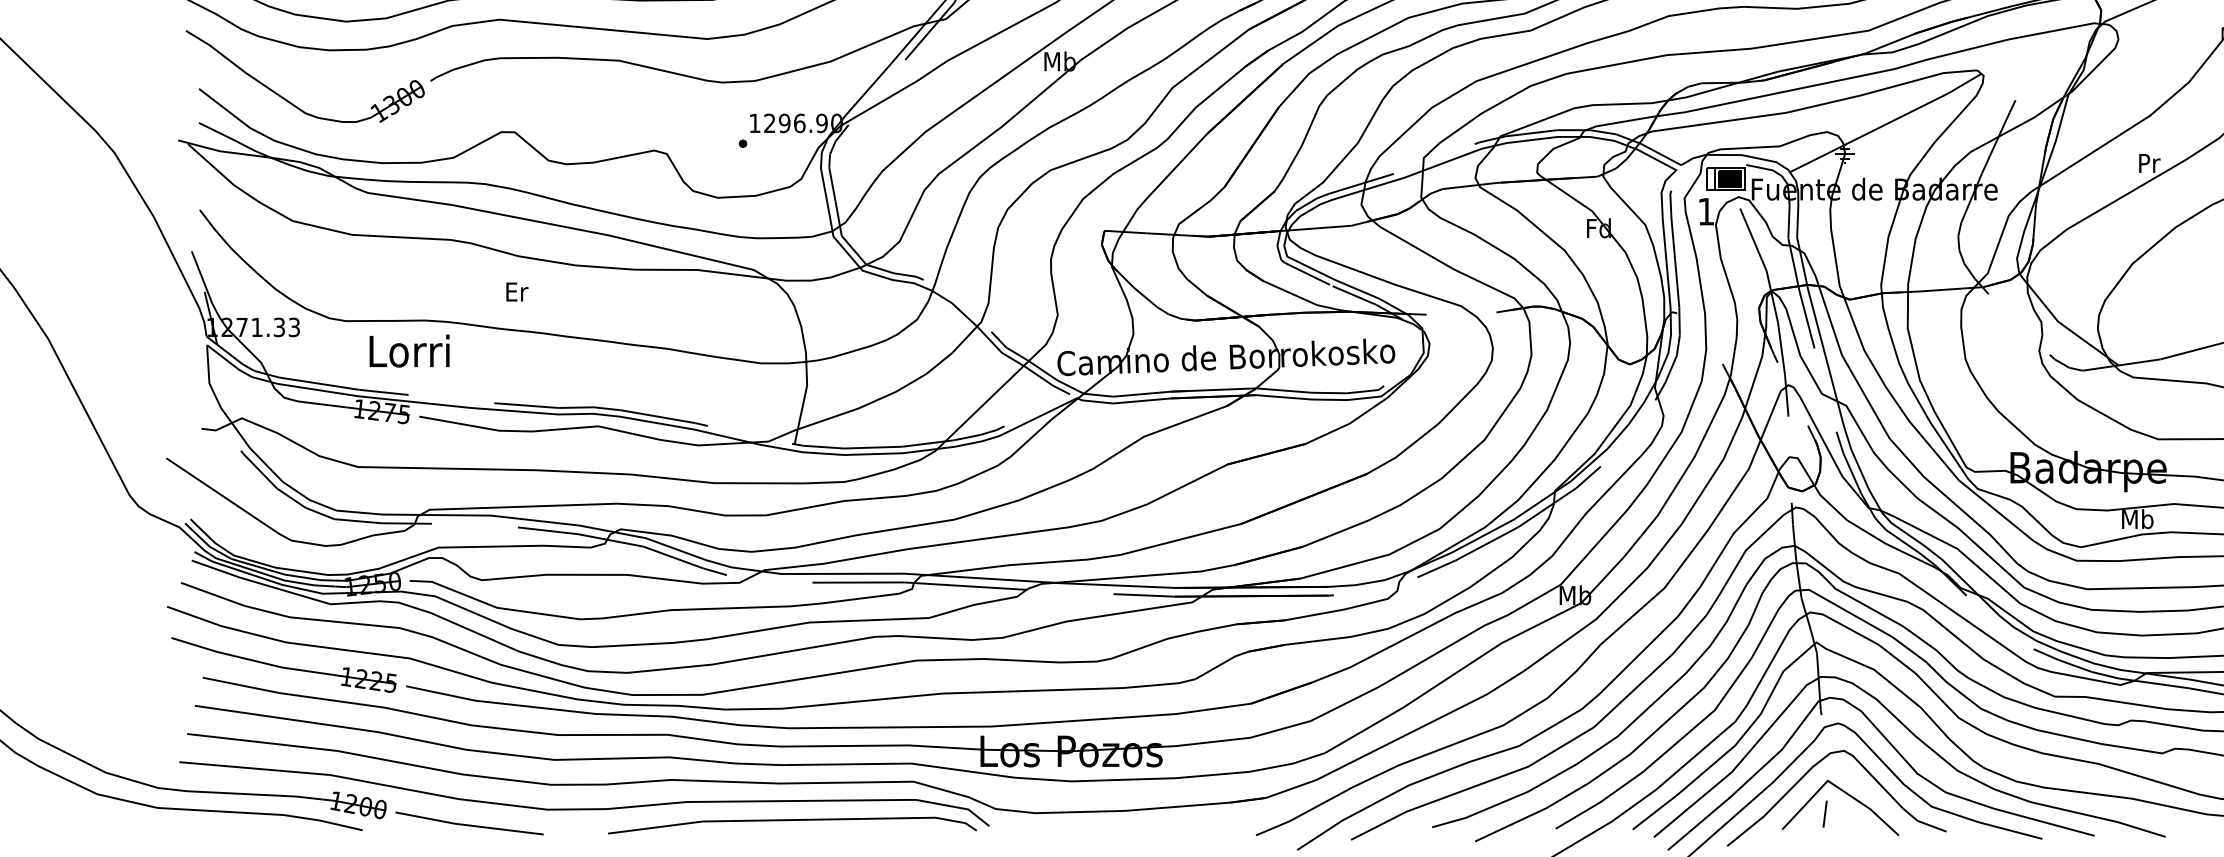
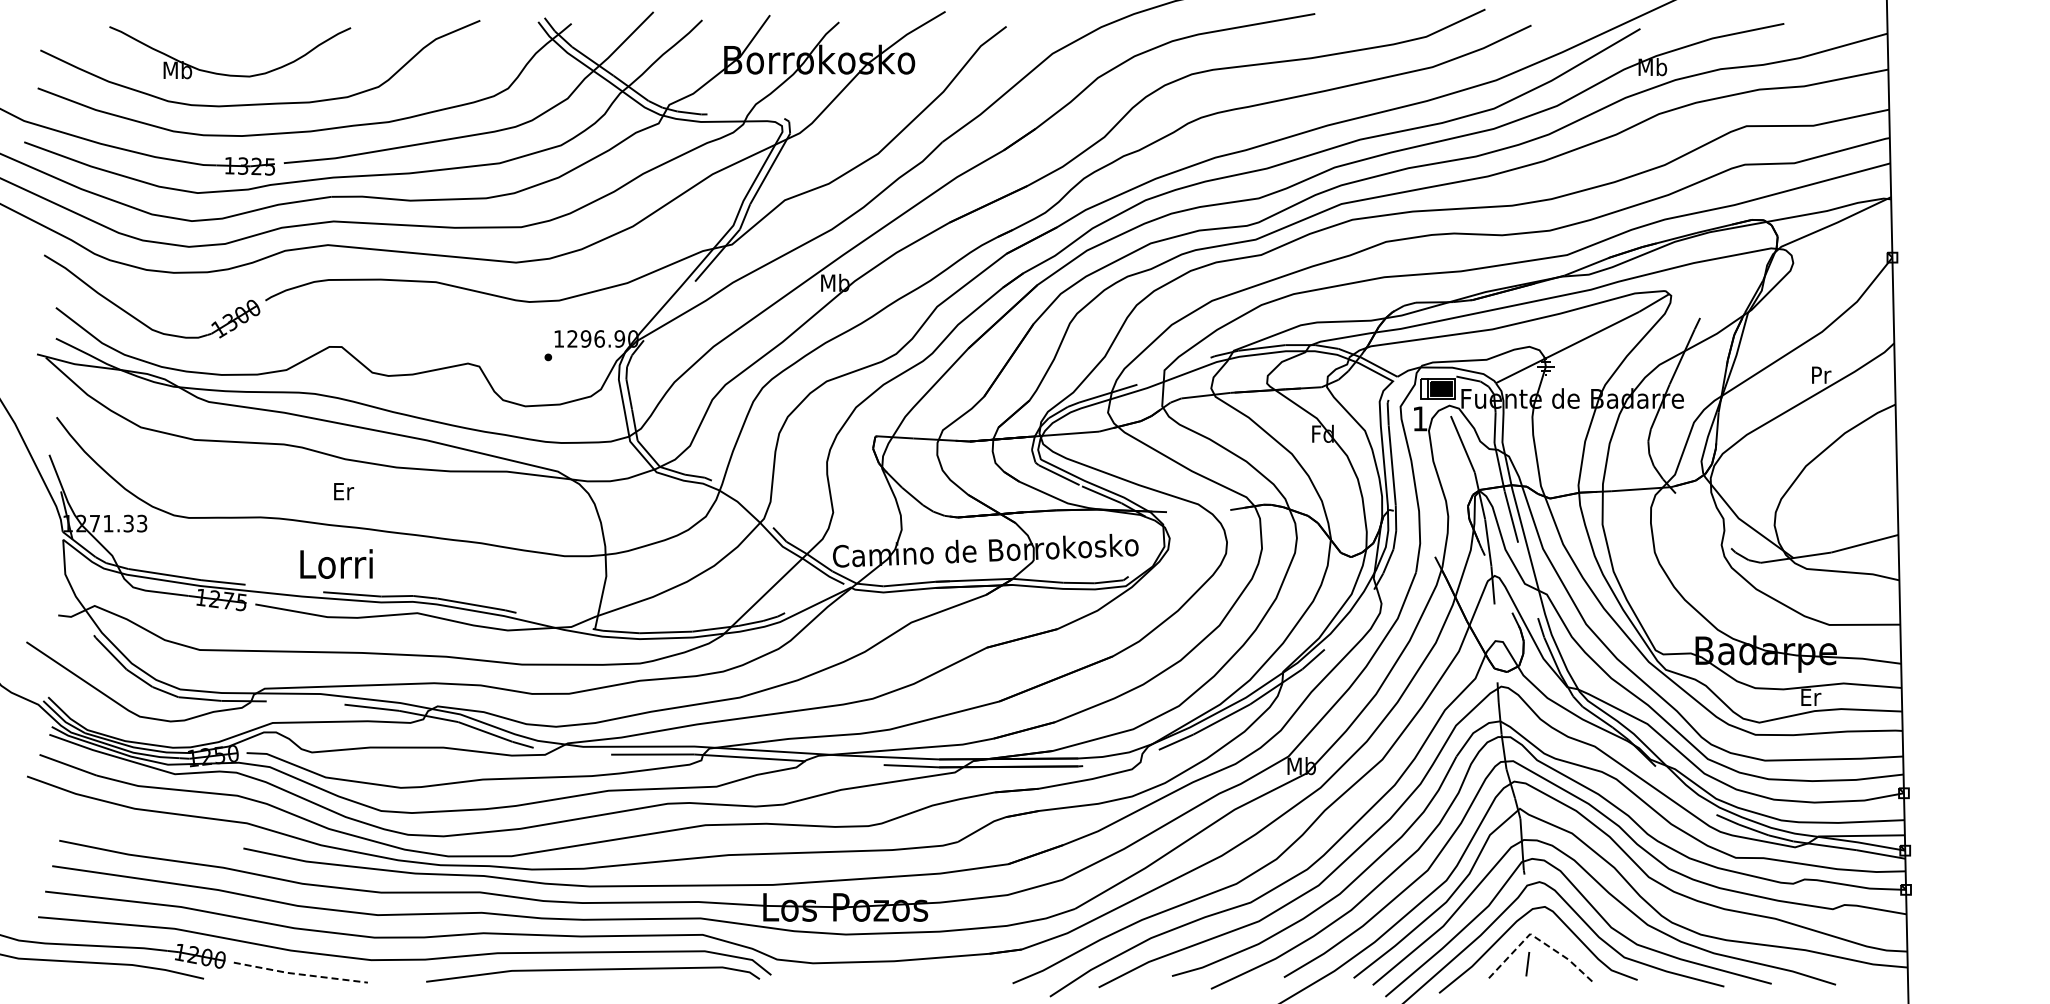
text: (409, 350) -> (336, 563), moved
text: (2137, 519) -> (1810, 697), Mb -> Er
part: (283, 665) -> (132, 829), removed
line: (1838, 787) -> (1539, 940), solid -> dashed
line: (469, 825) -> (300, 974), solid -> dashed

